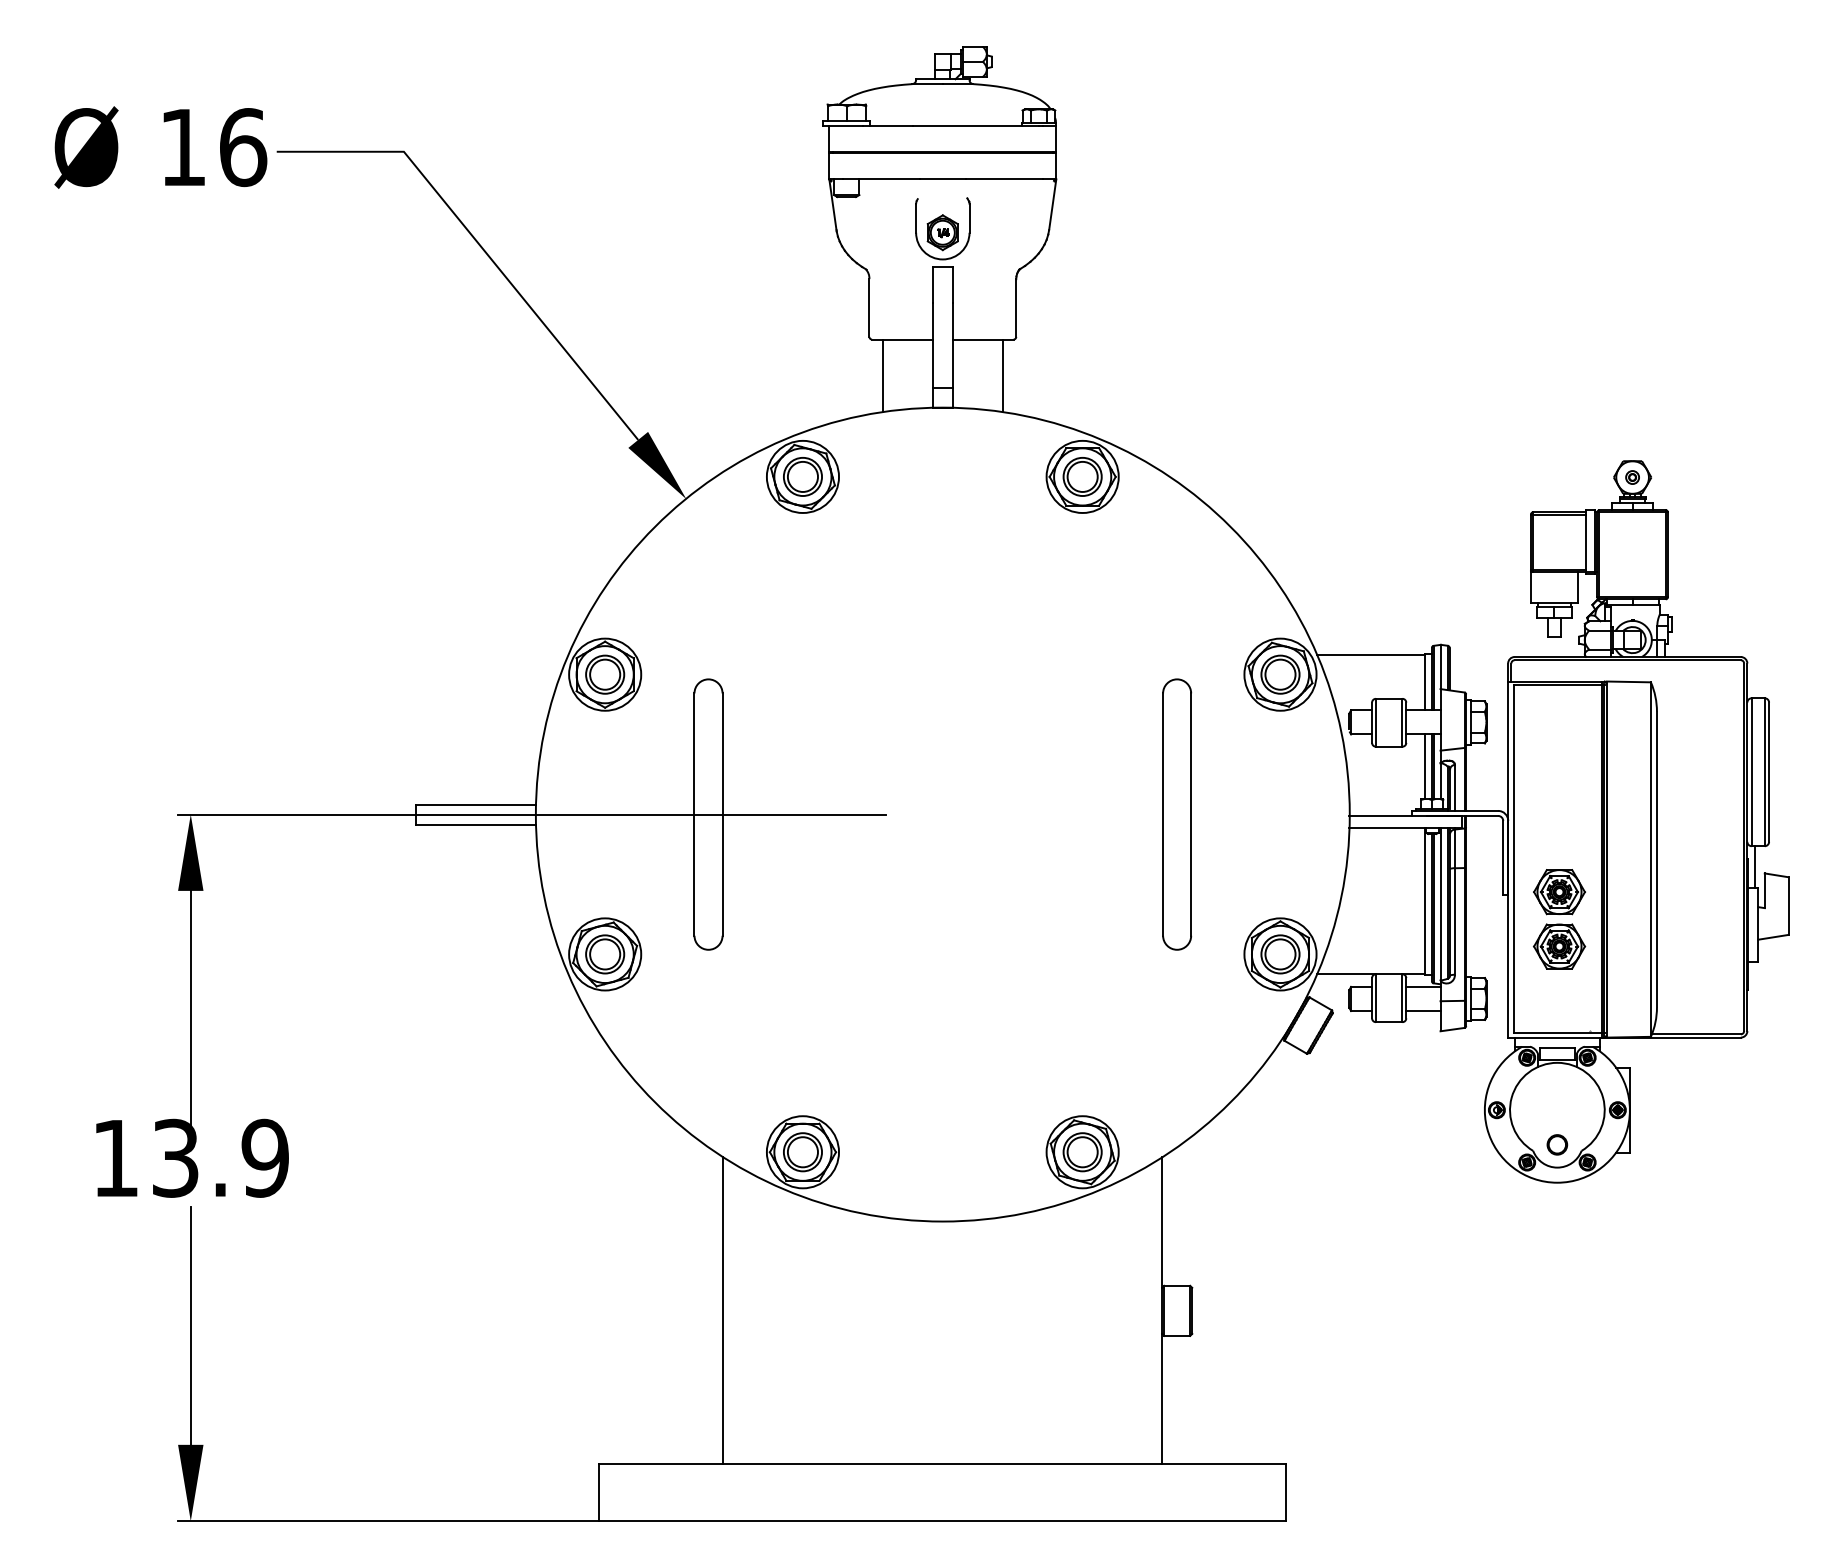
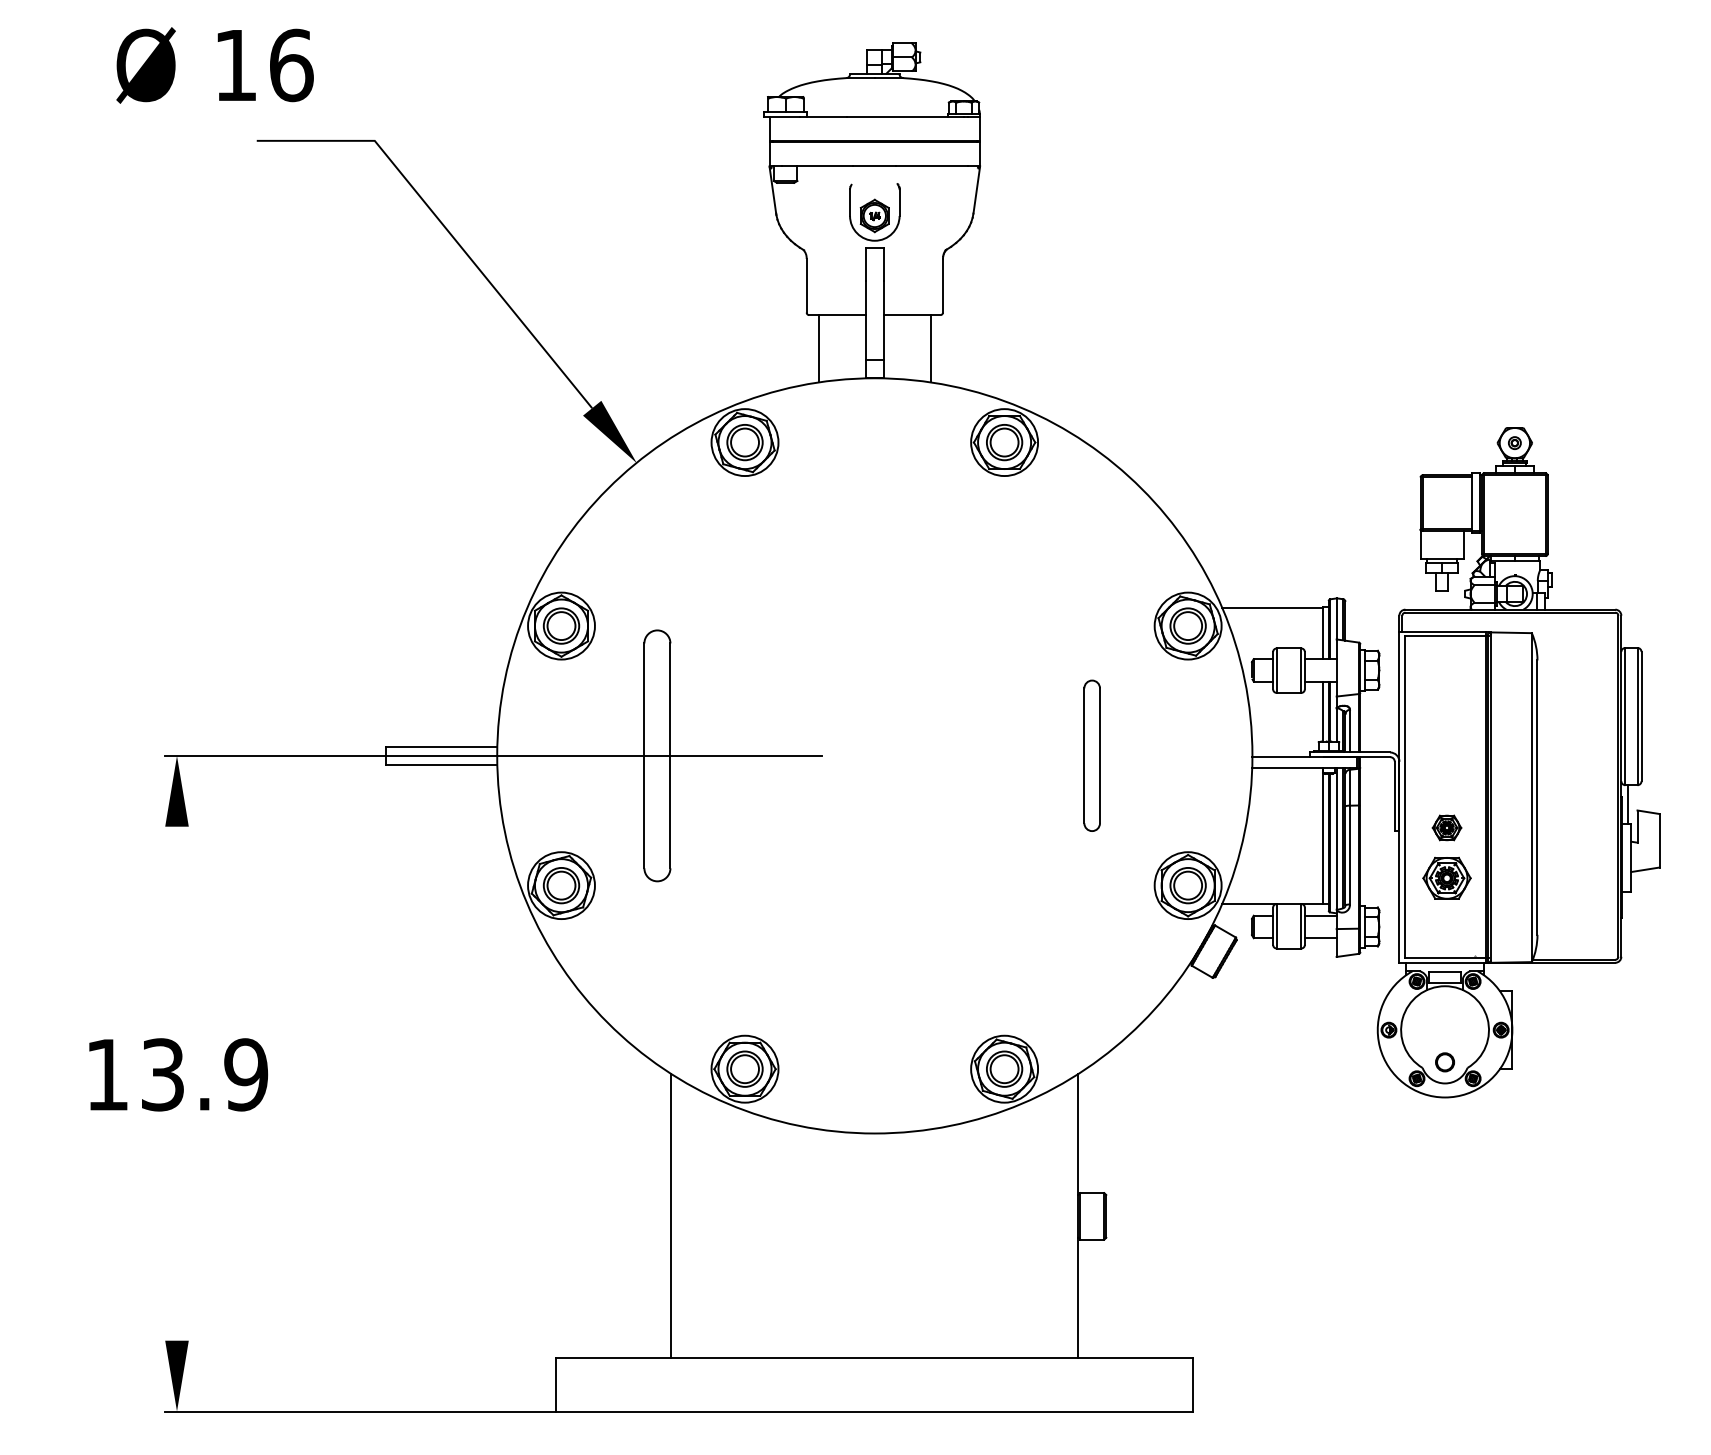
text: (160, 147) -> (214, 65), moved
part: (1176, 814) -> (1091, 755), size x0.6
part: (1559, 892) -> (1447, 828), size x0.6
line: (190, 1009) -> (176, 936), removed
line: (190, 1325) -> (176, 1229), removed

